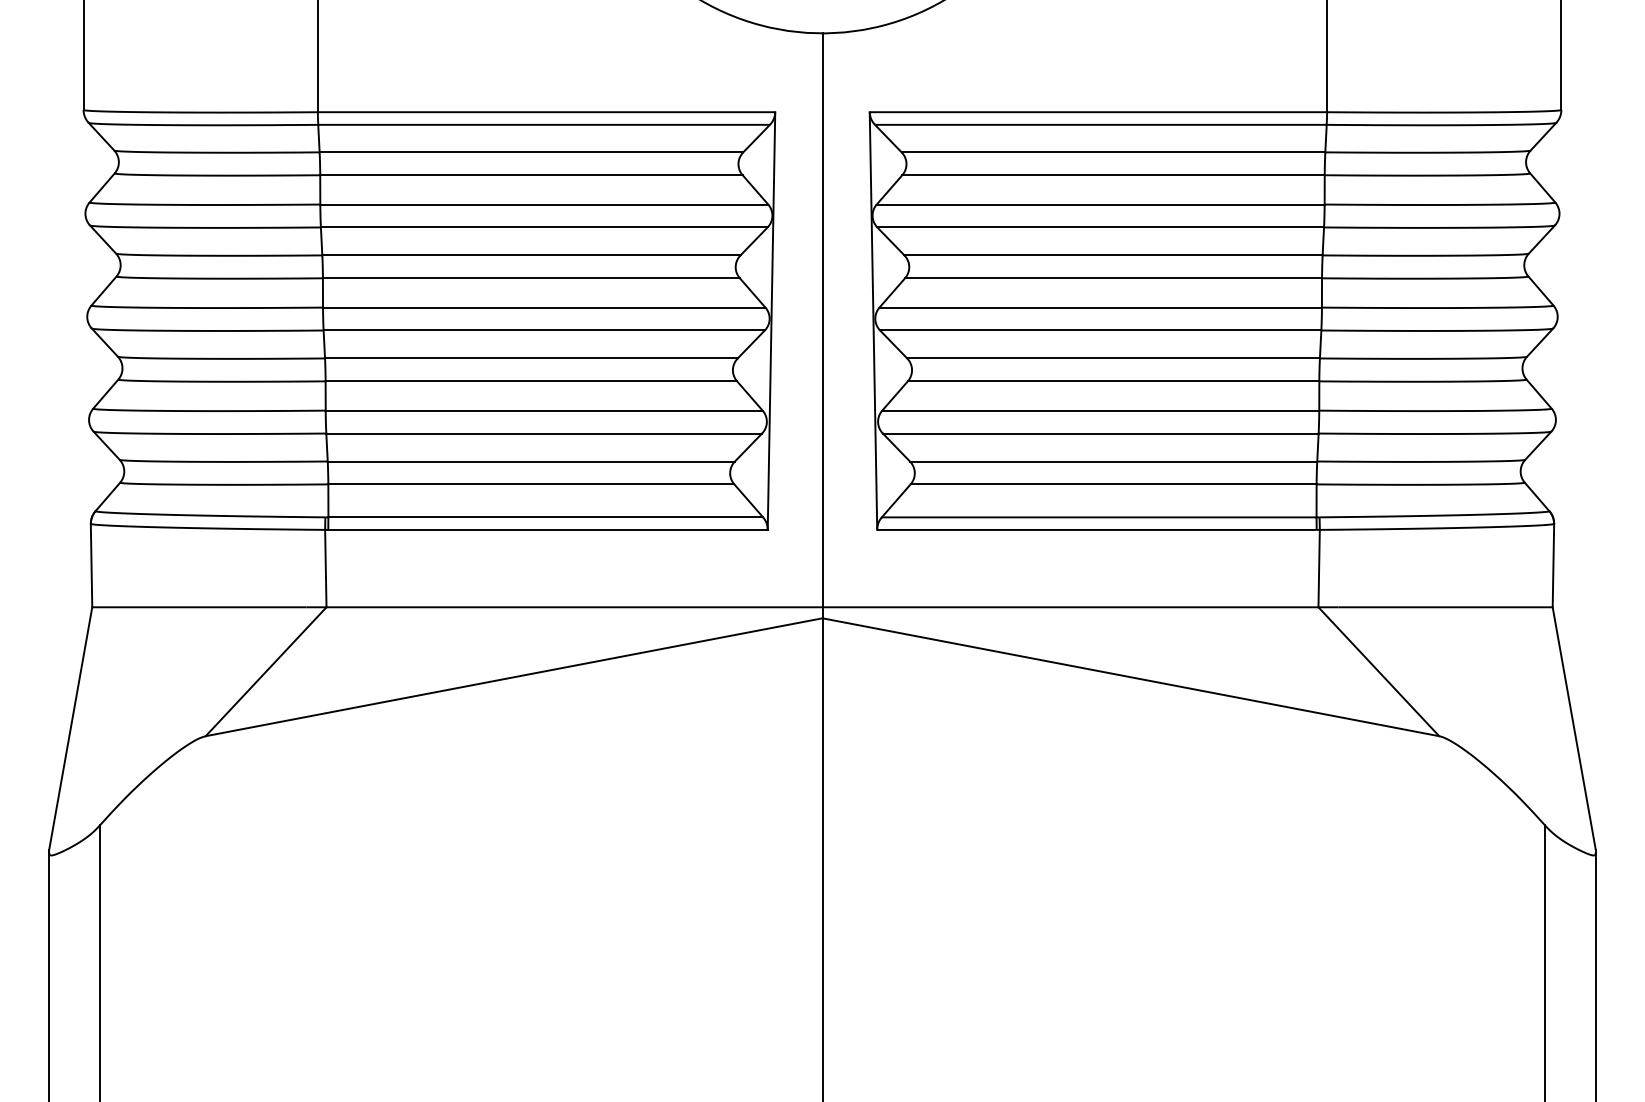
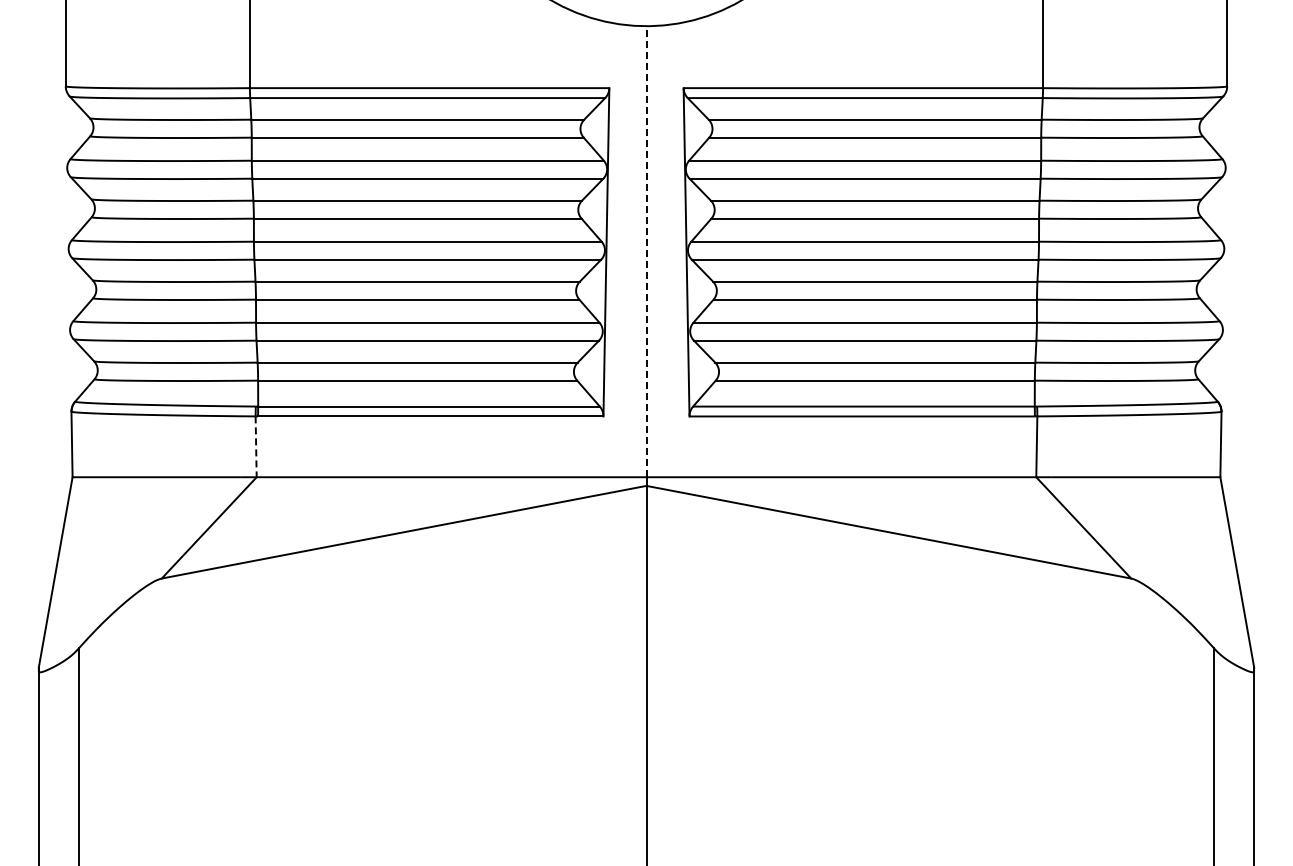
line: (822, 320) -> (646, 251), solid -> dashed
line: (326, 569) -> (256, 447), solid -> dashed

